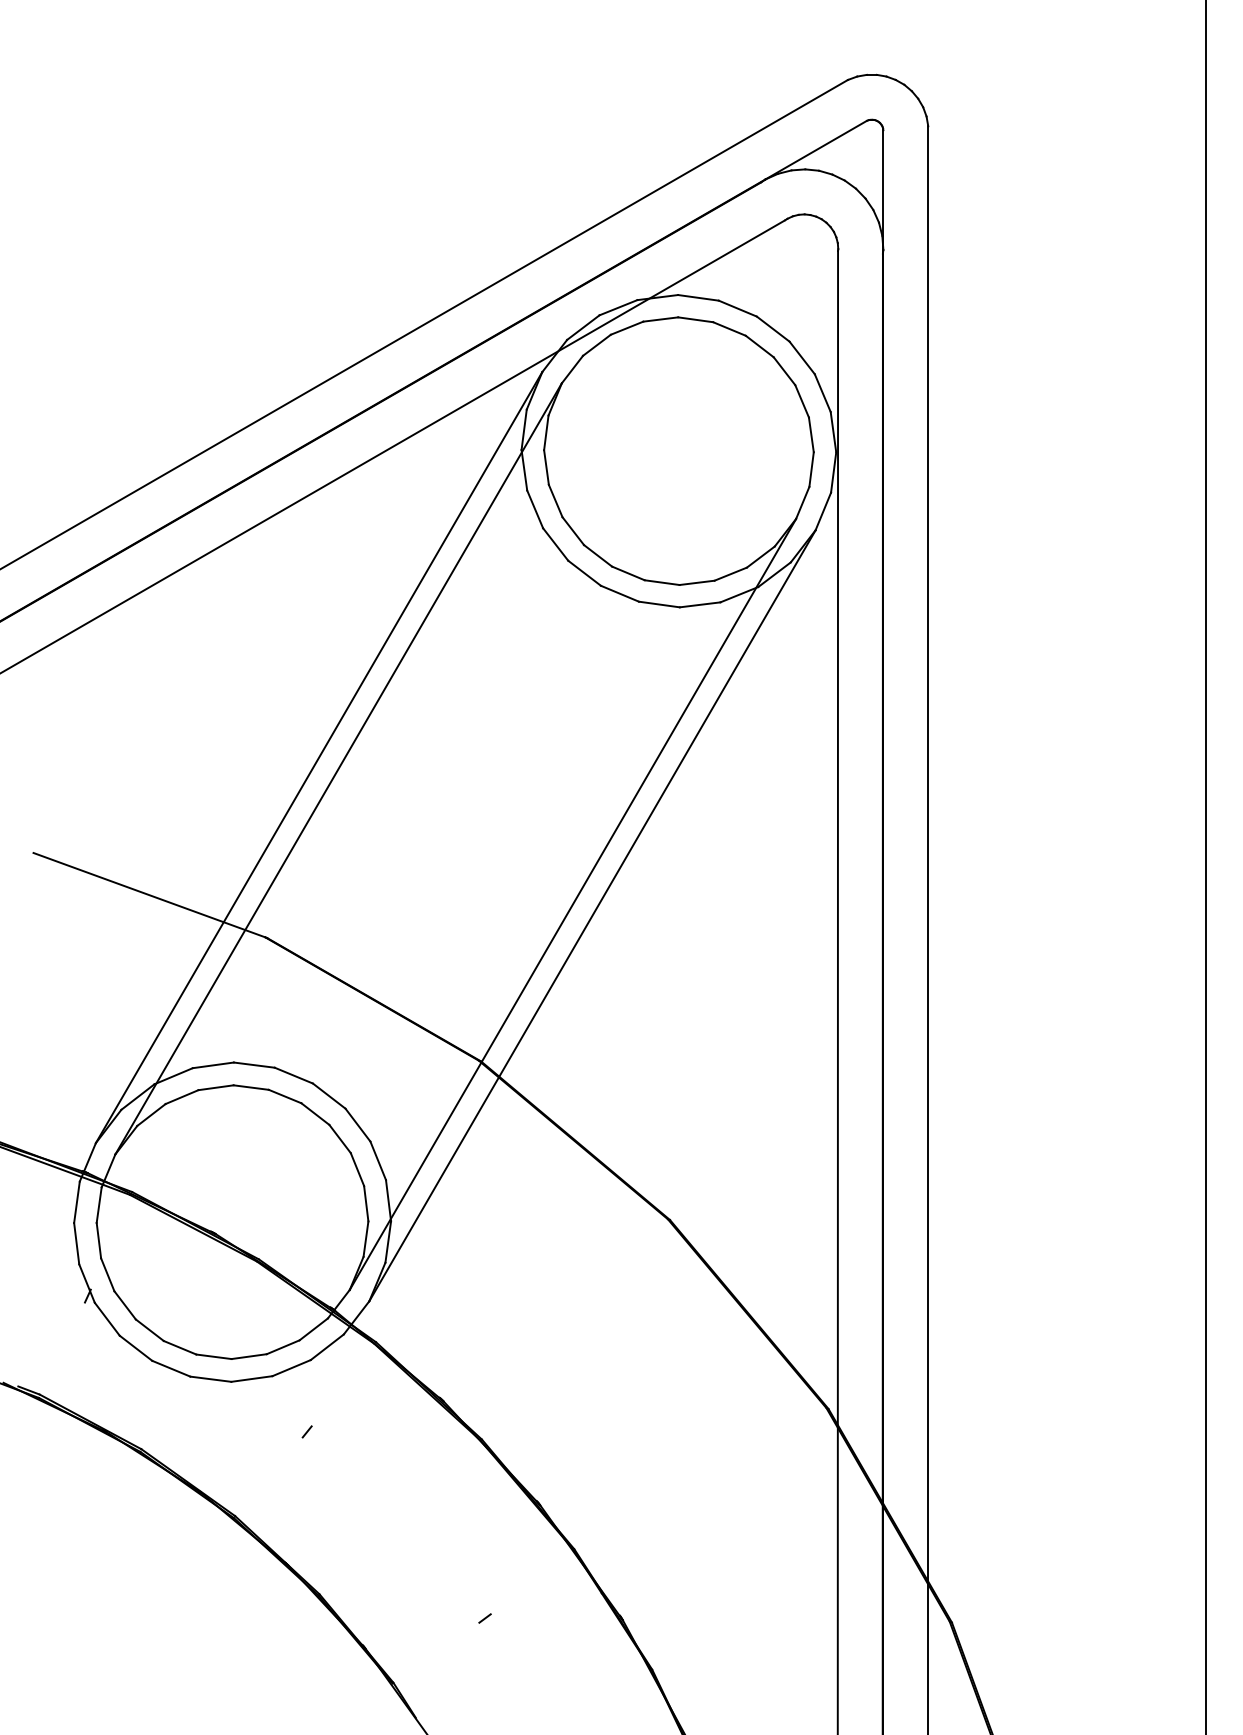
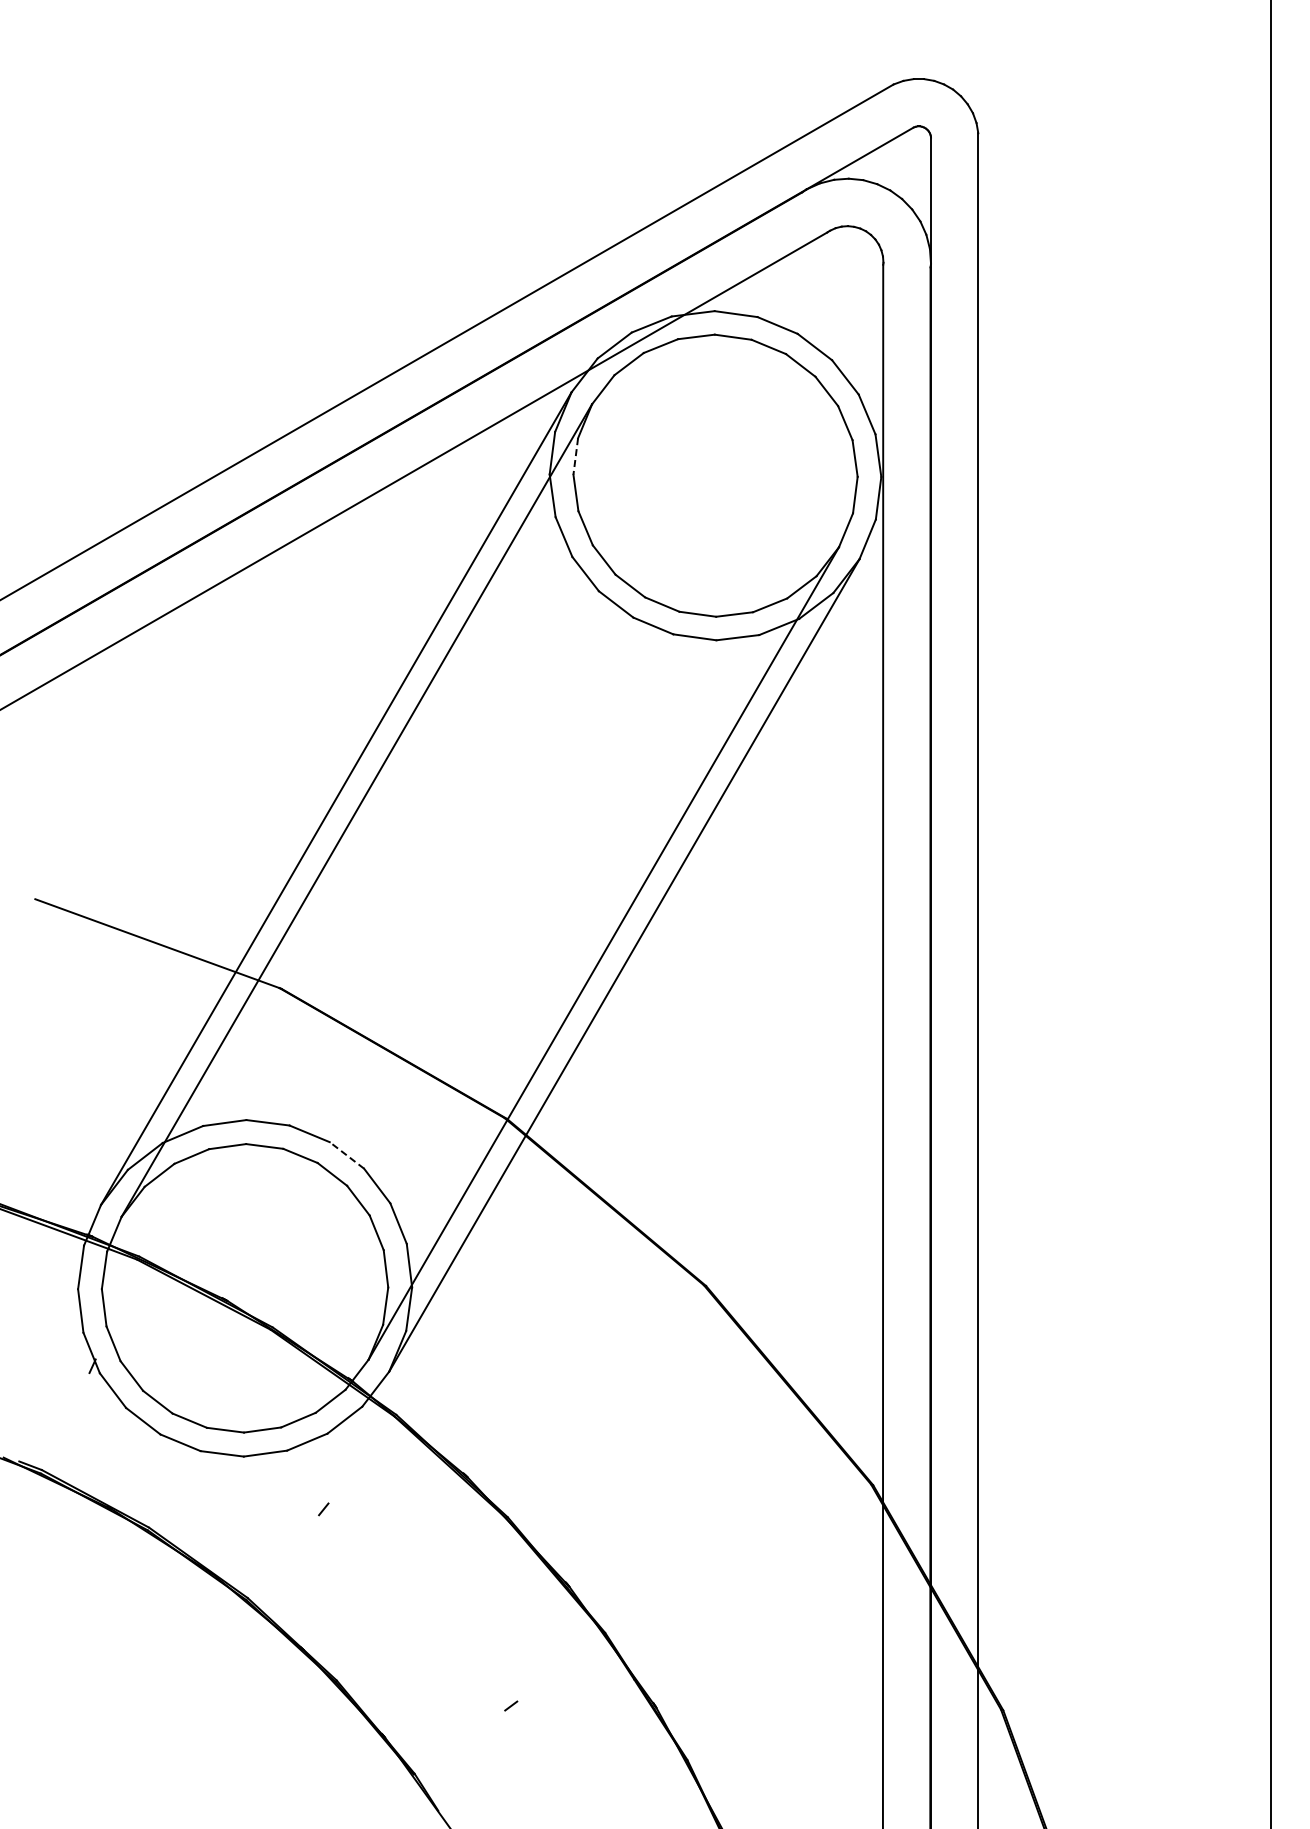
line: (546, 432) -> (575, 456), solid -> dashed
line: (328, 1096) -> (346, 1155), solid -> dashed

